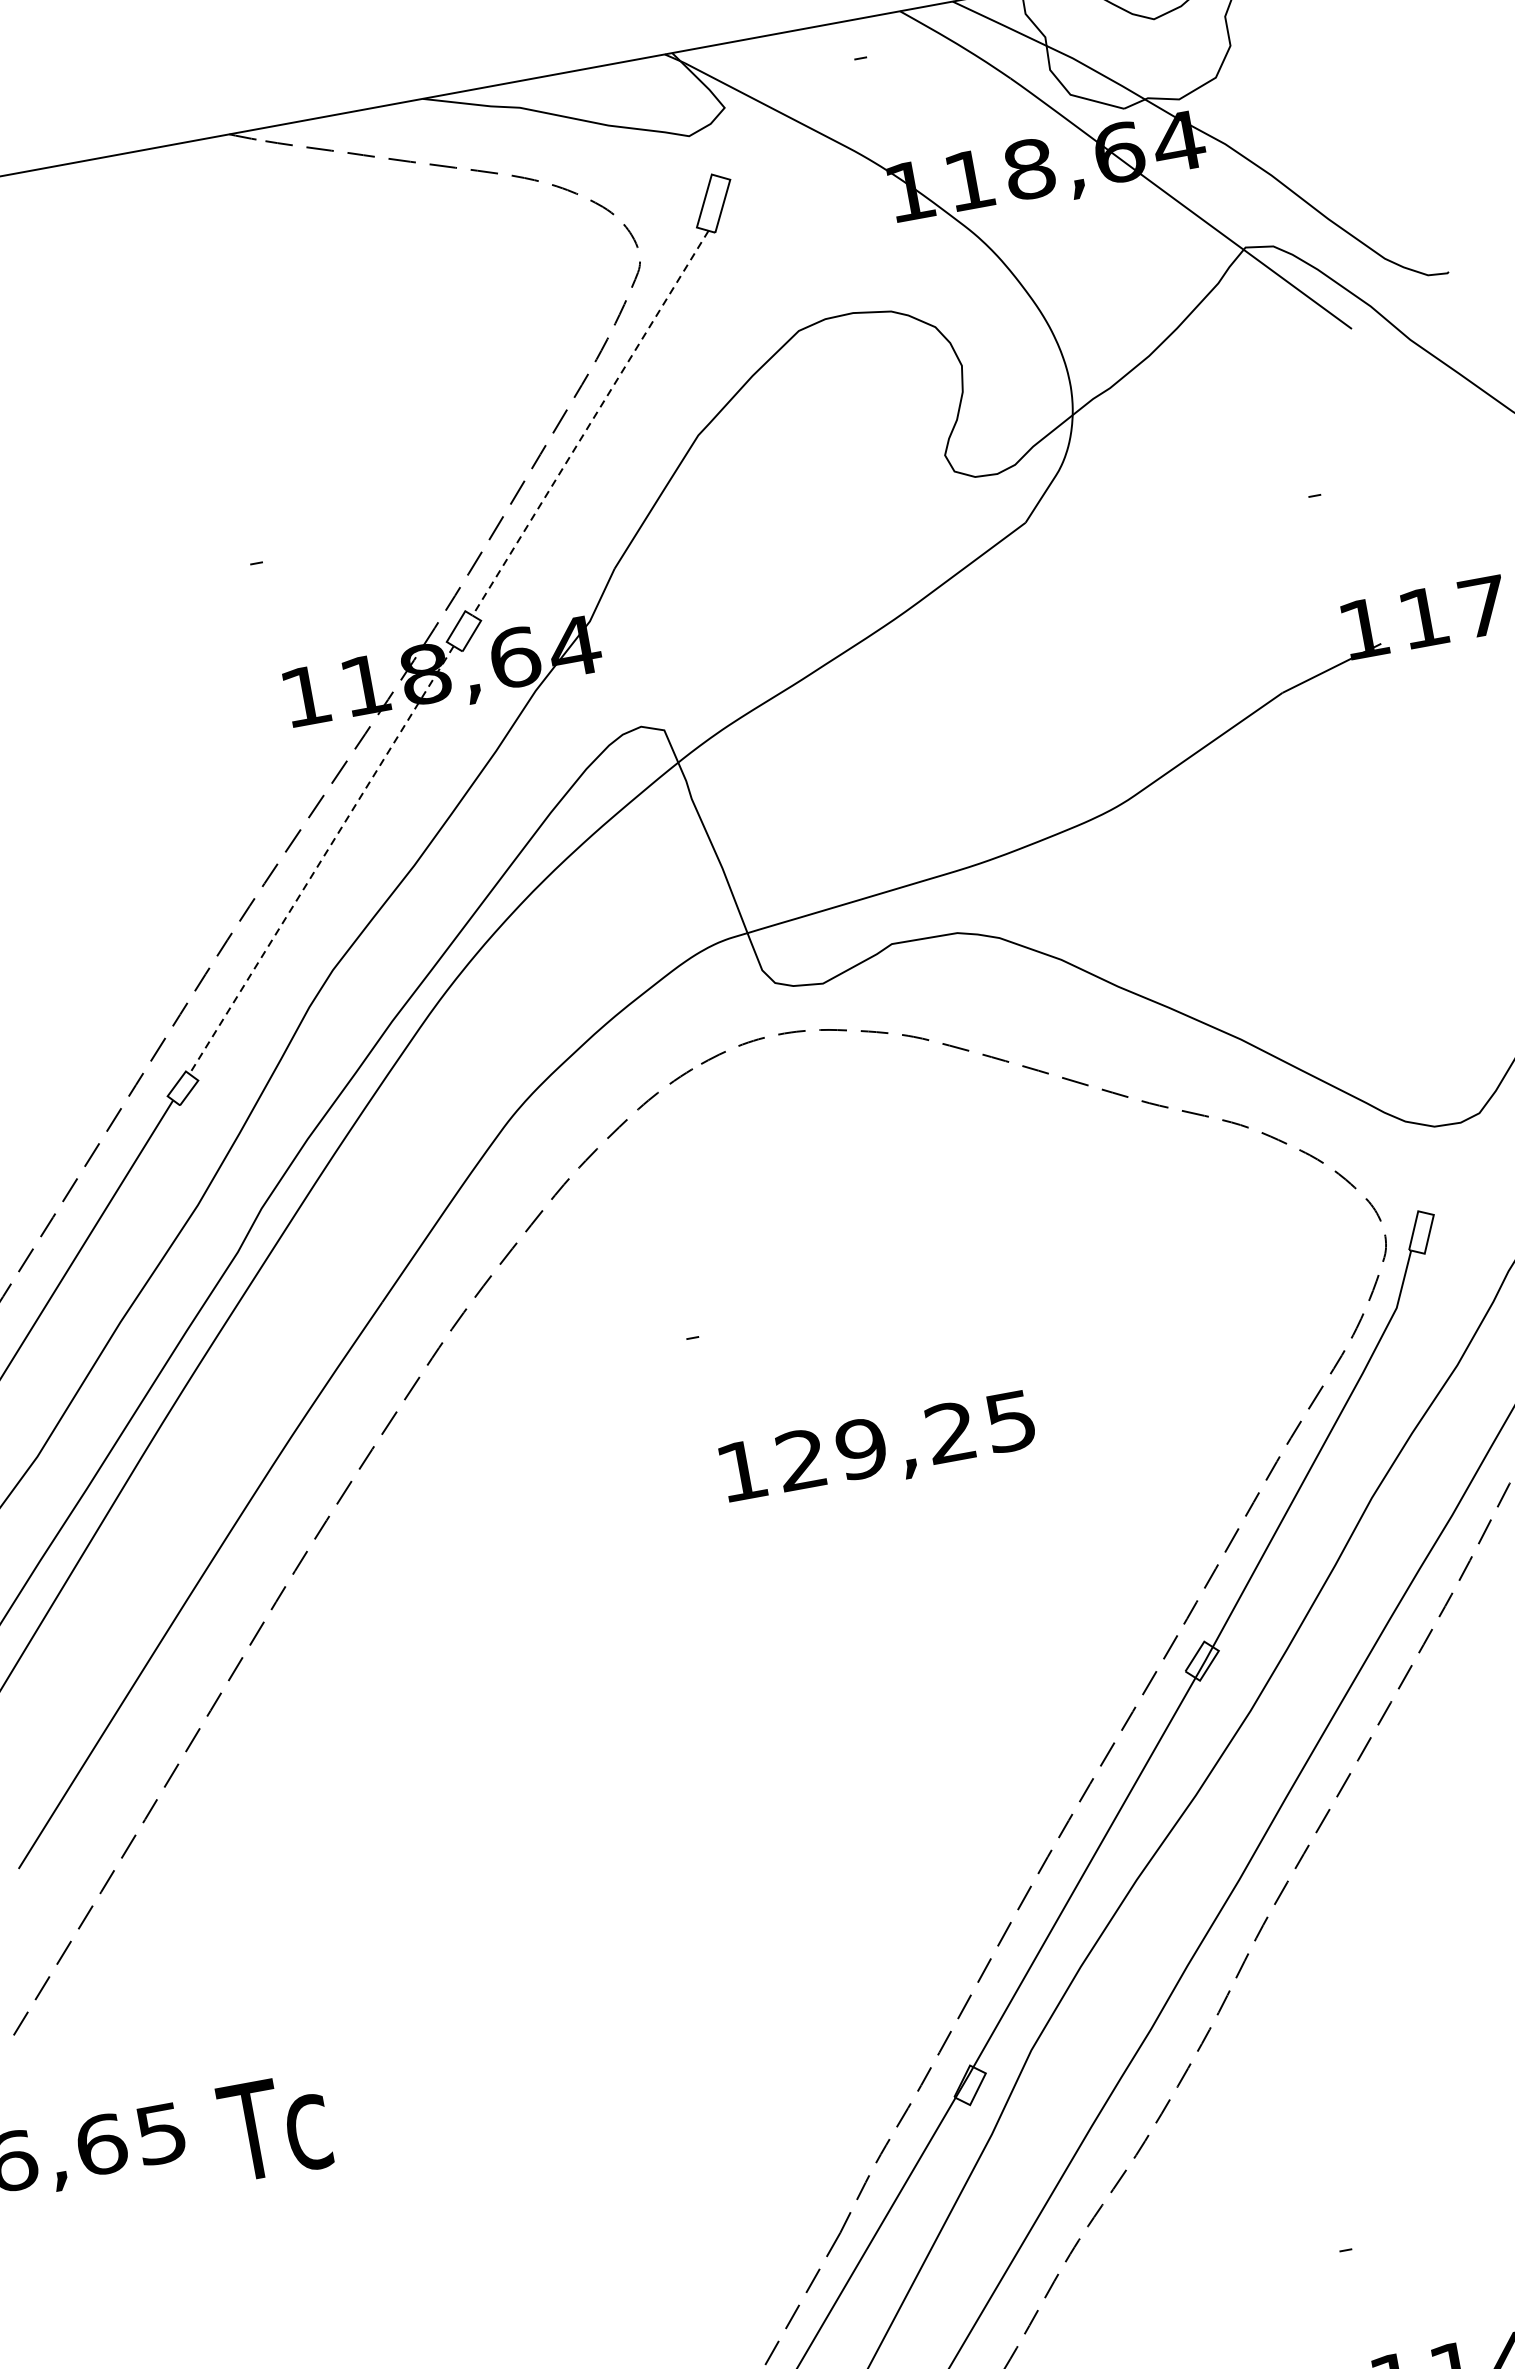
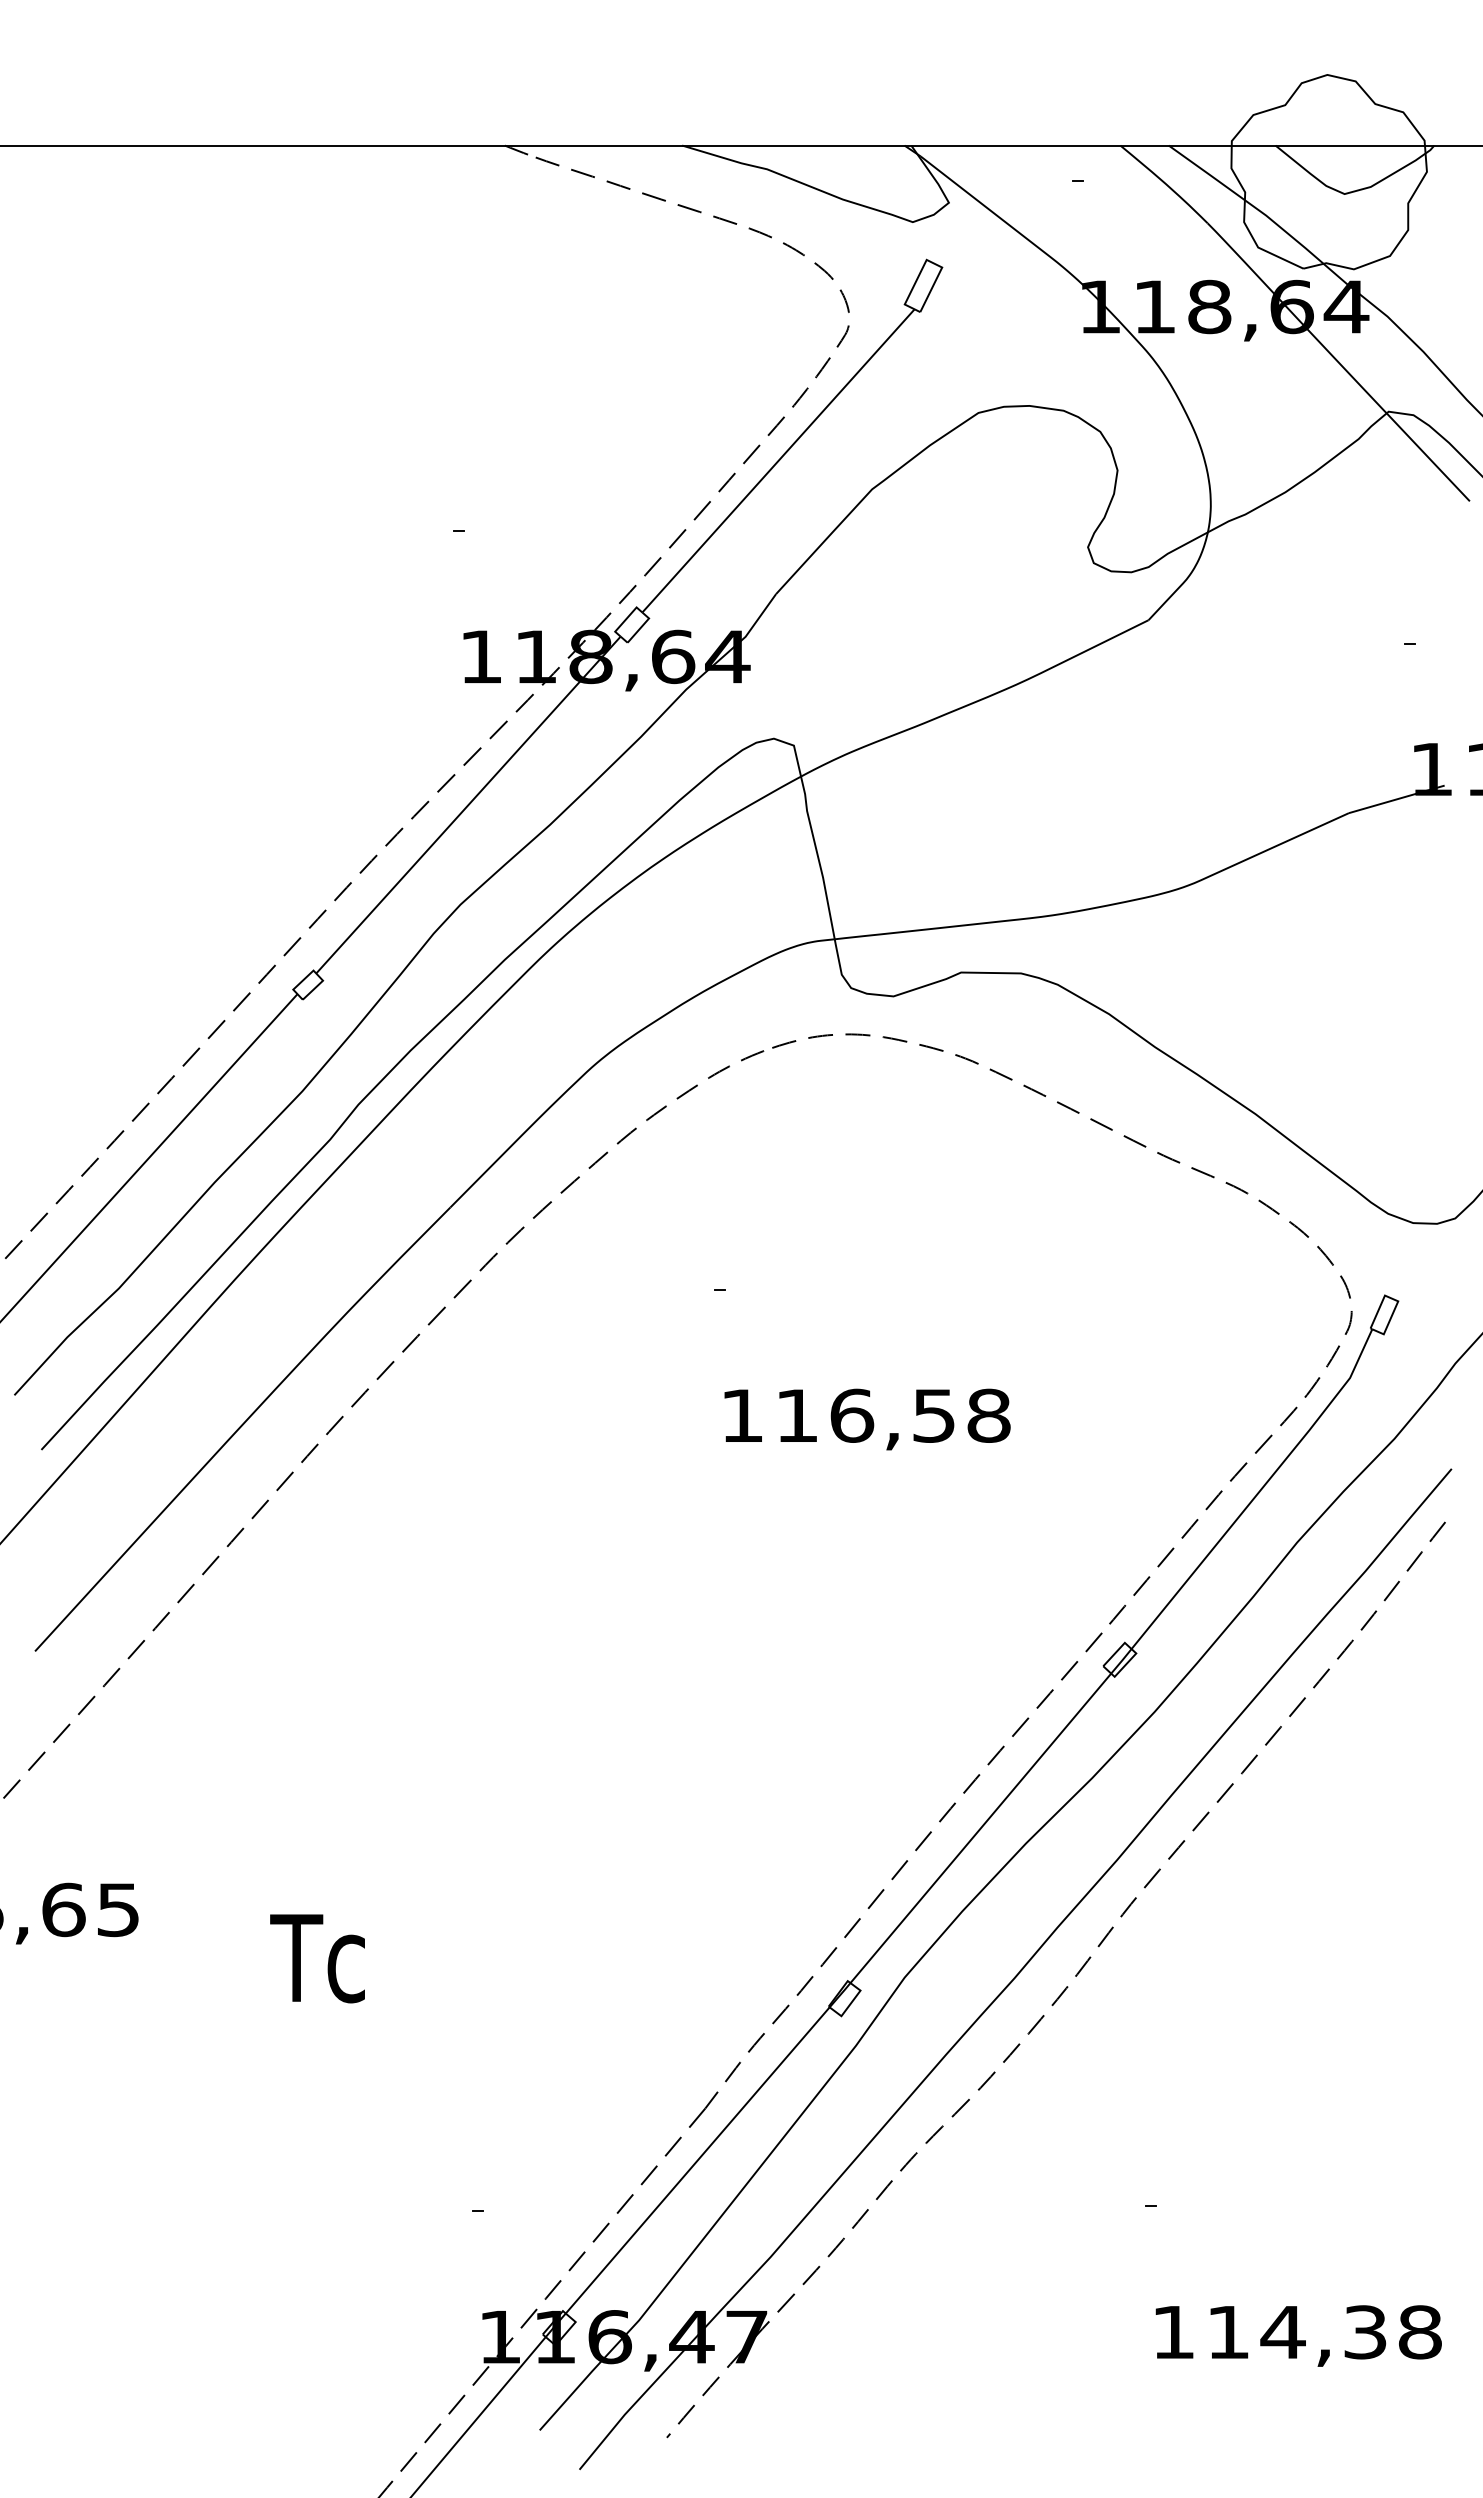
line: (590, 422) -> (778, 460), dashed -> solid
line: (321, 860) -> (468, 805), dashed -> solid
text: (906, 1440) -> (893, 1415), 129,25 -> 116,58
text: (274, 2127) -> (317, 1958), moved

